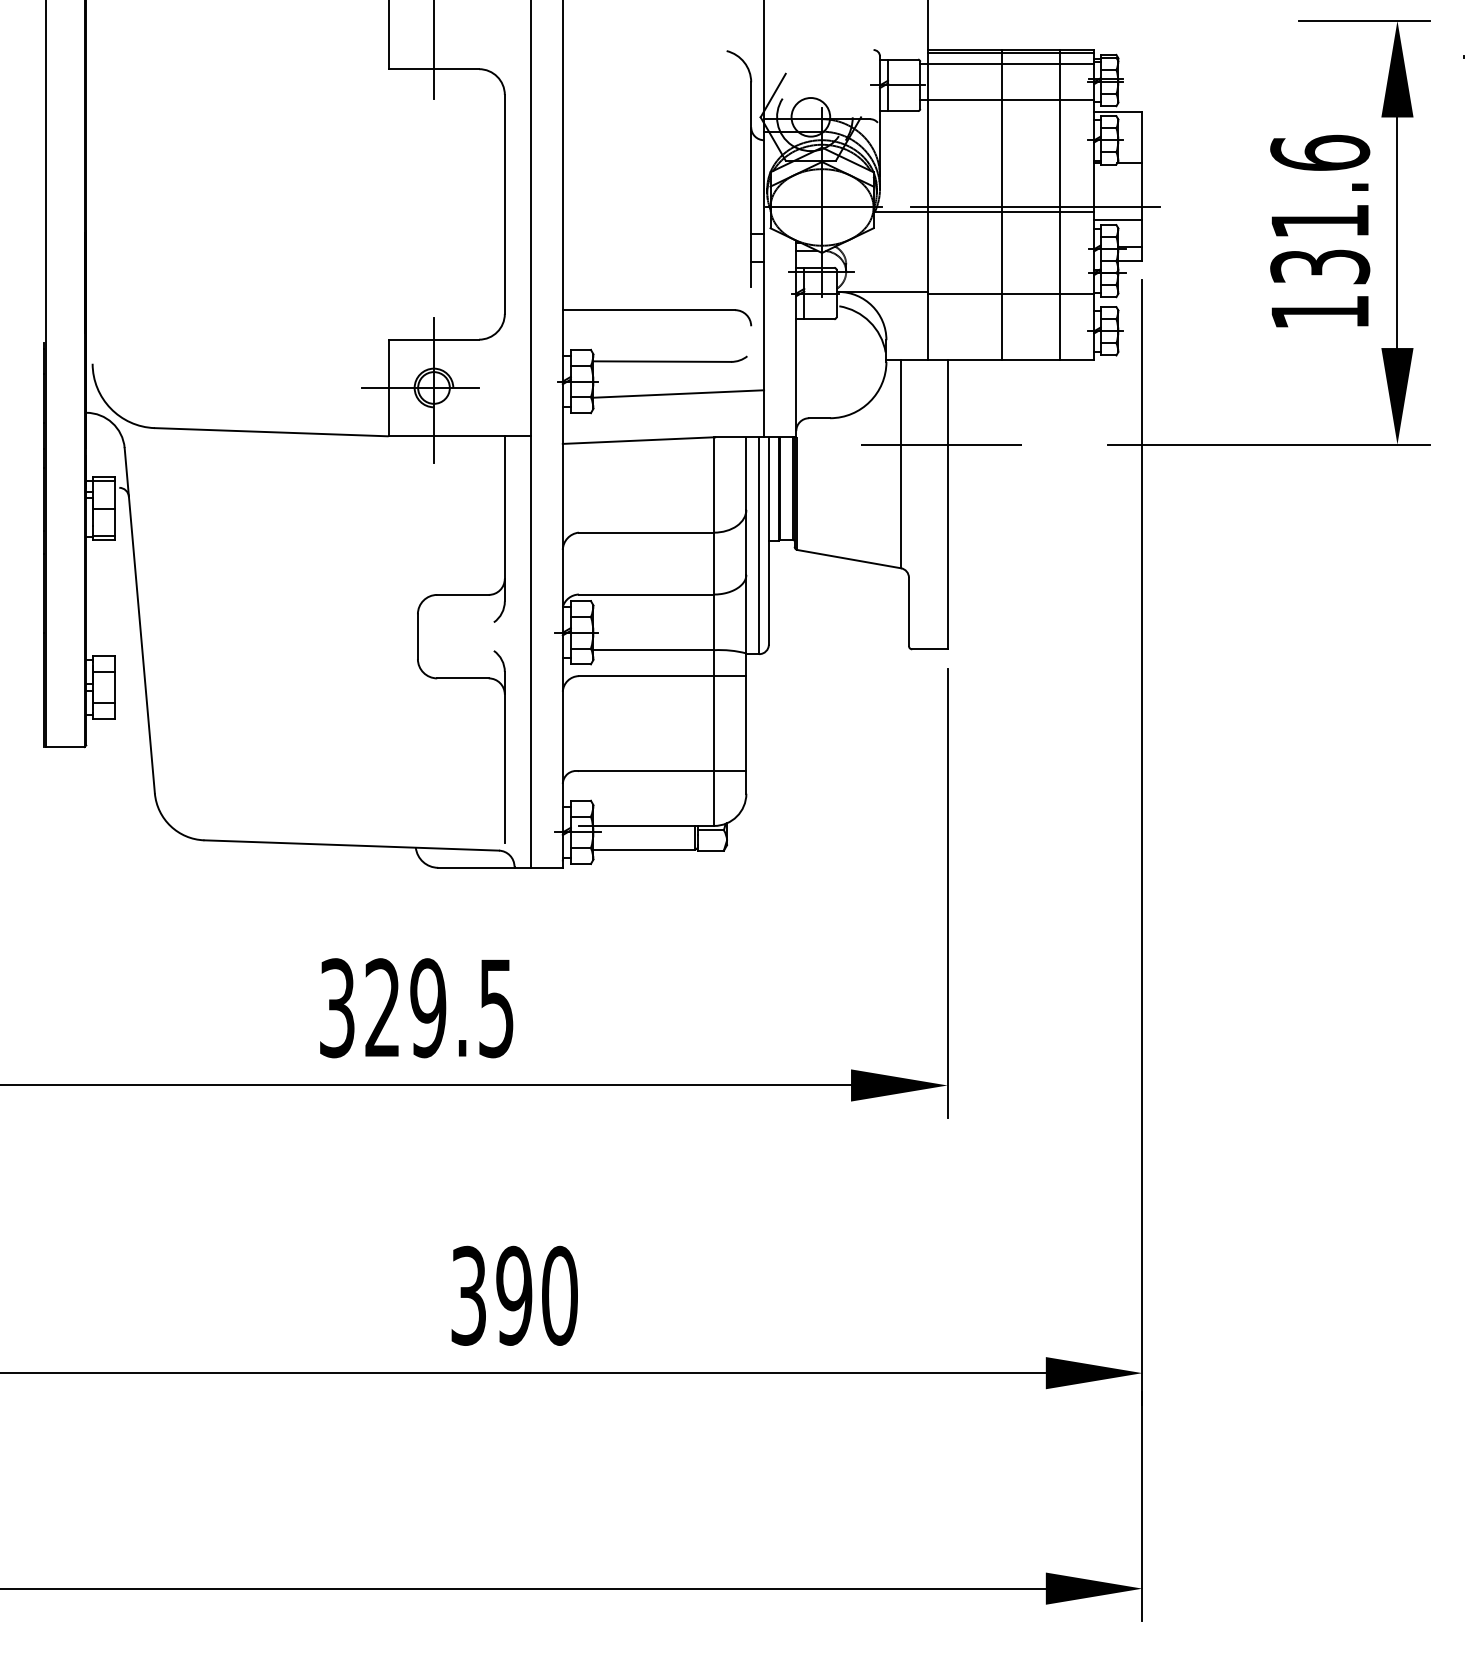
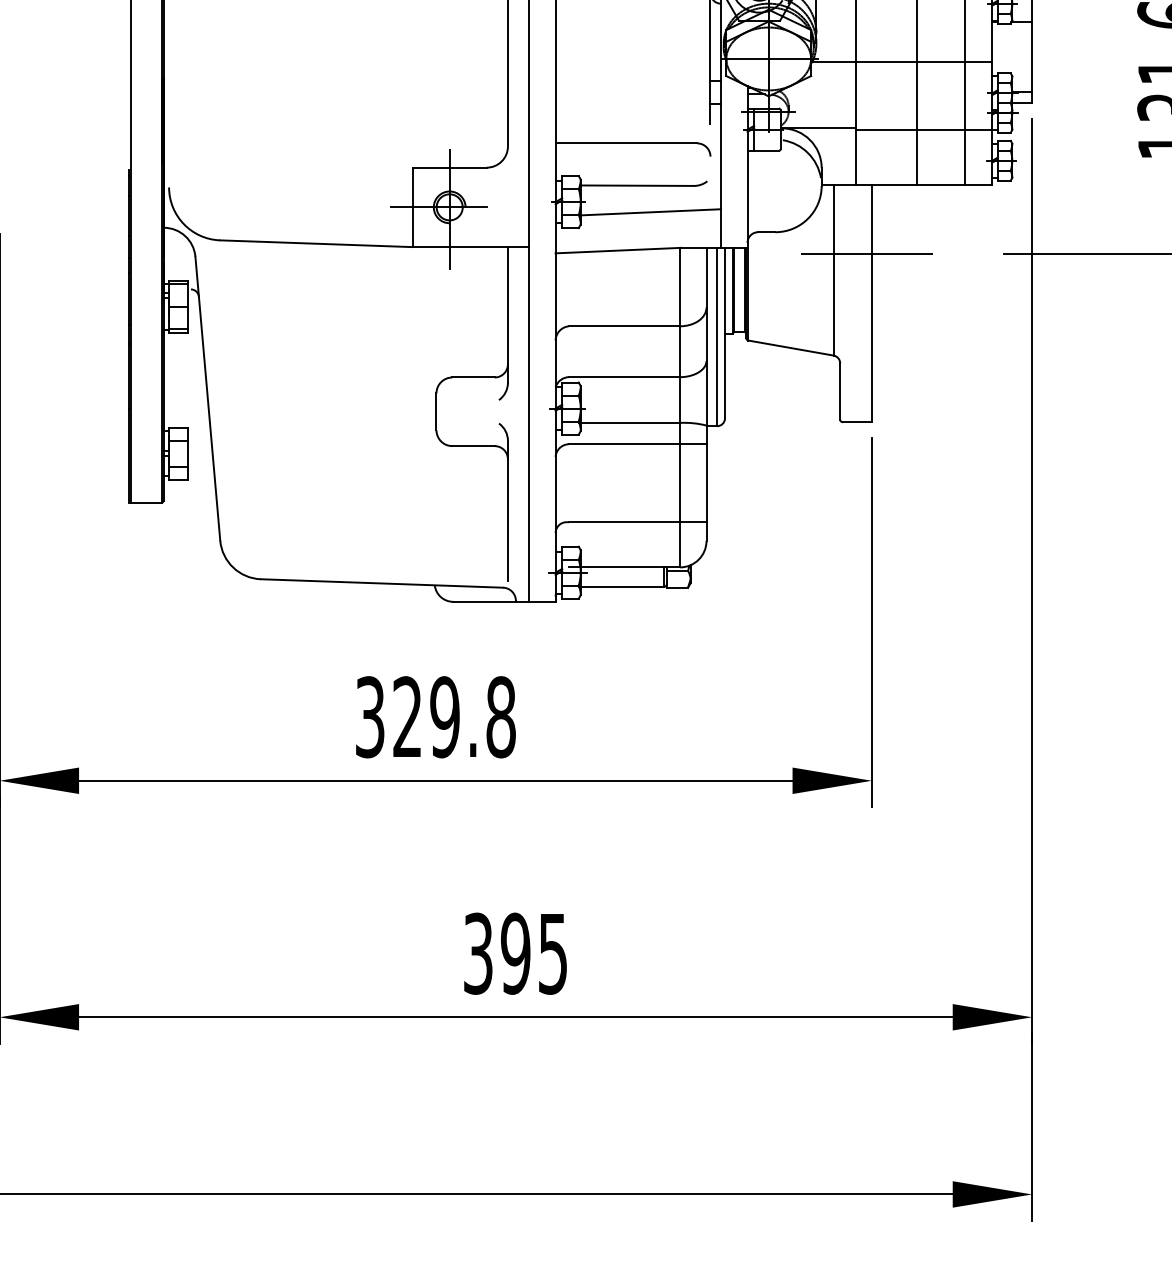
line: (1035, 206) -> (944, 58), removed
line: (1118, 220) -> (1012, 69), removed
text: (496, 1008) -> (501, 717), 329.5 -> 329.8
text: (559, 1295) -> (552, 953), 390 -> 395

